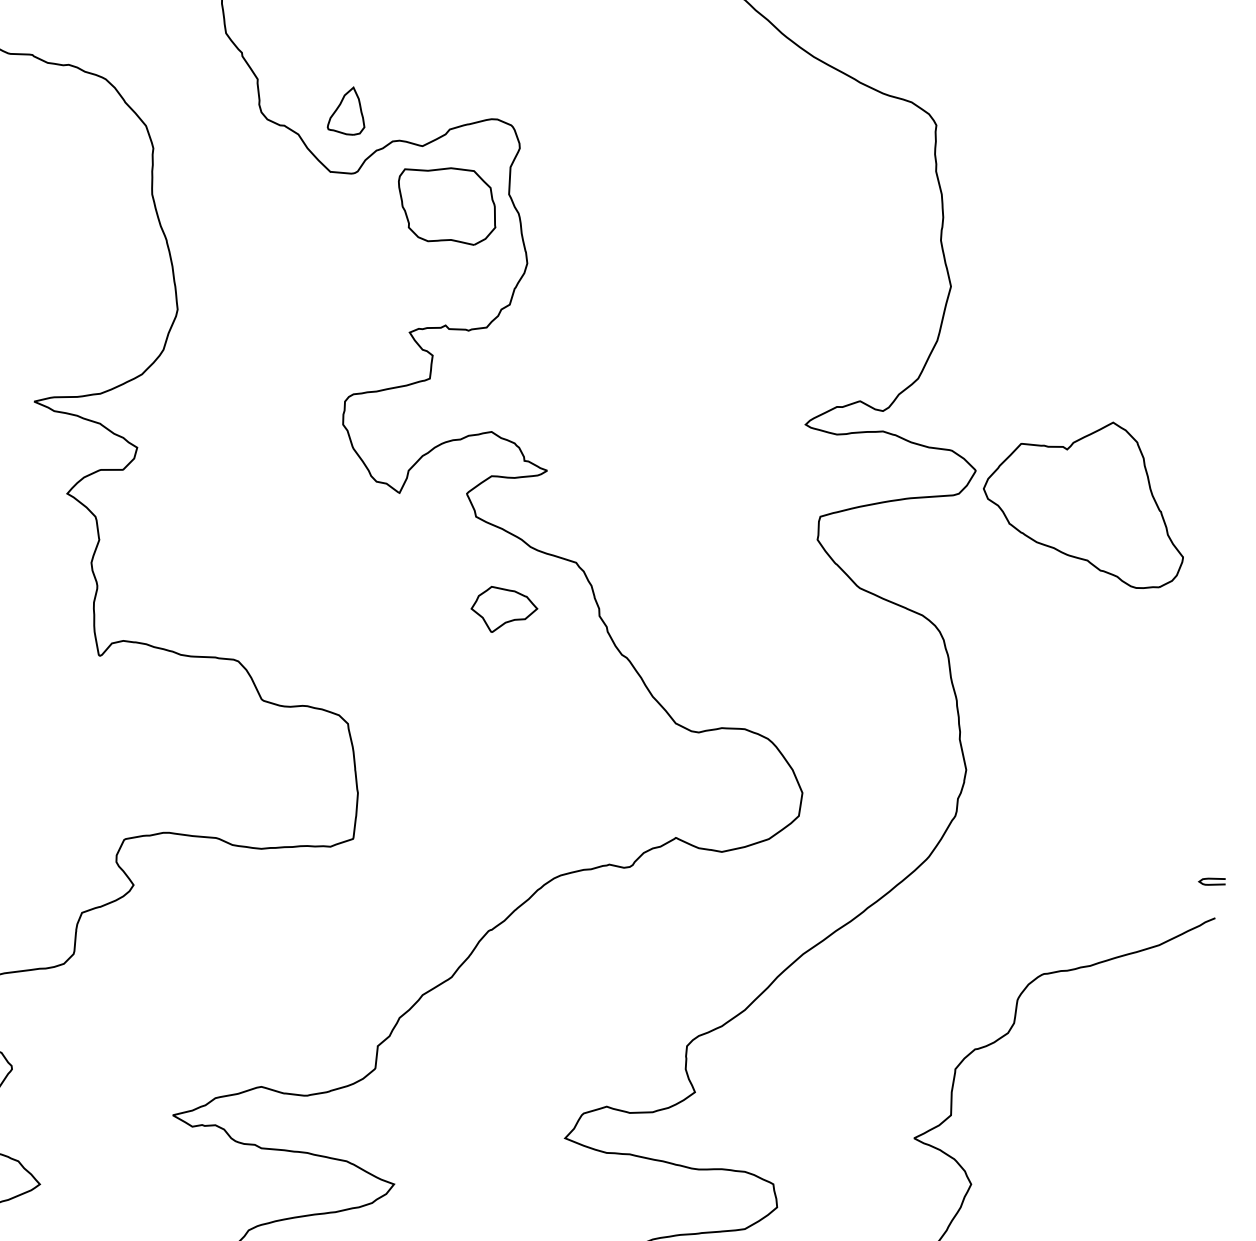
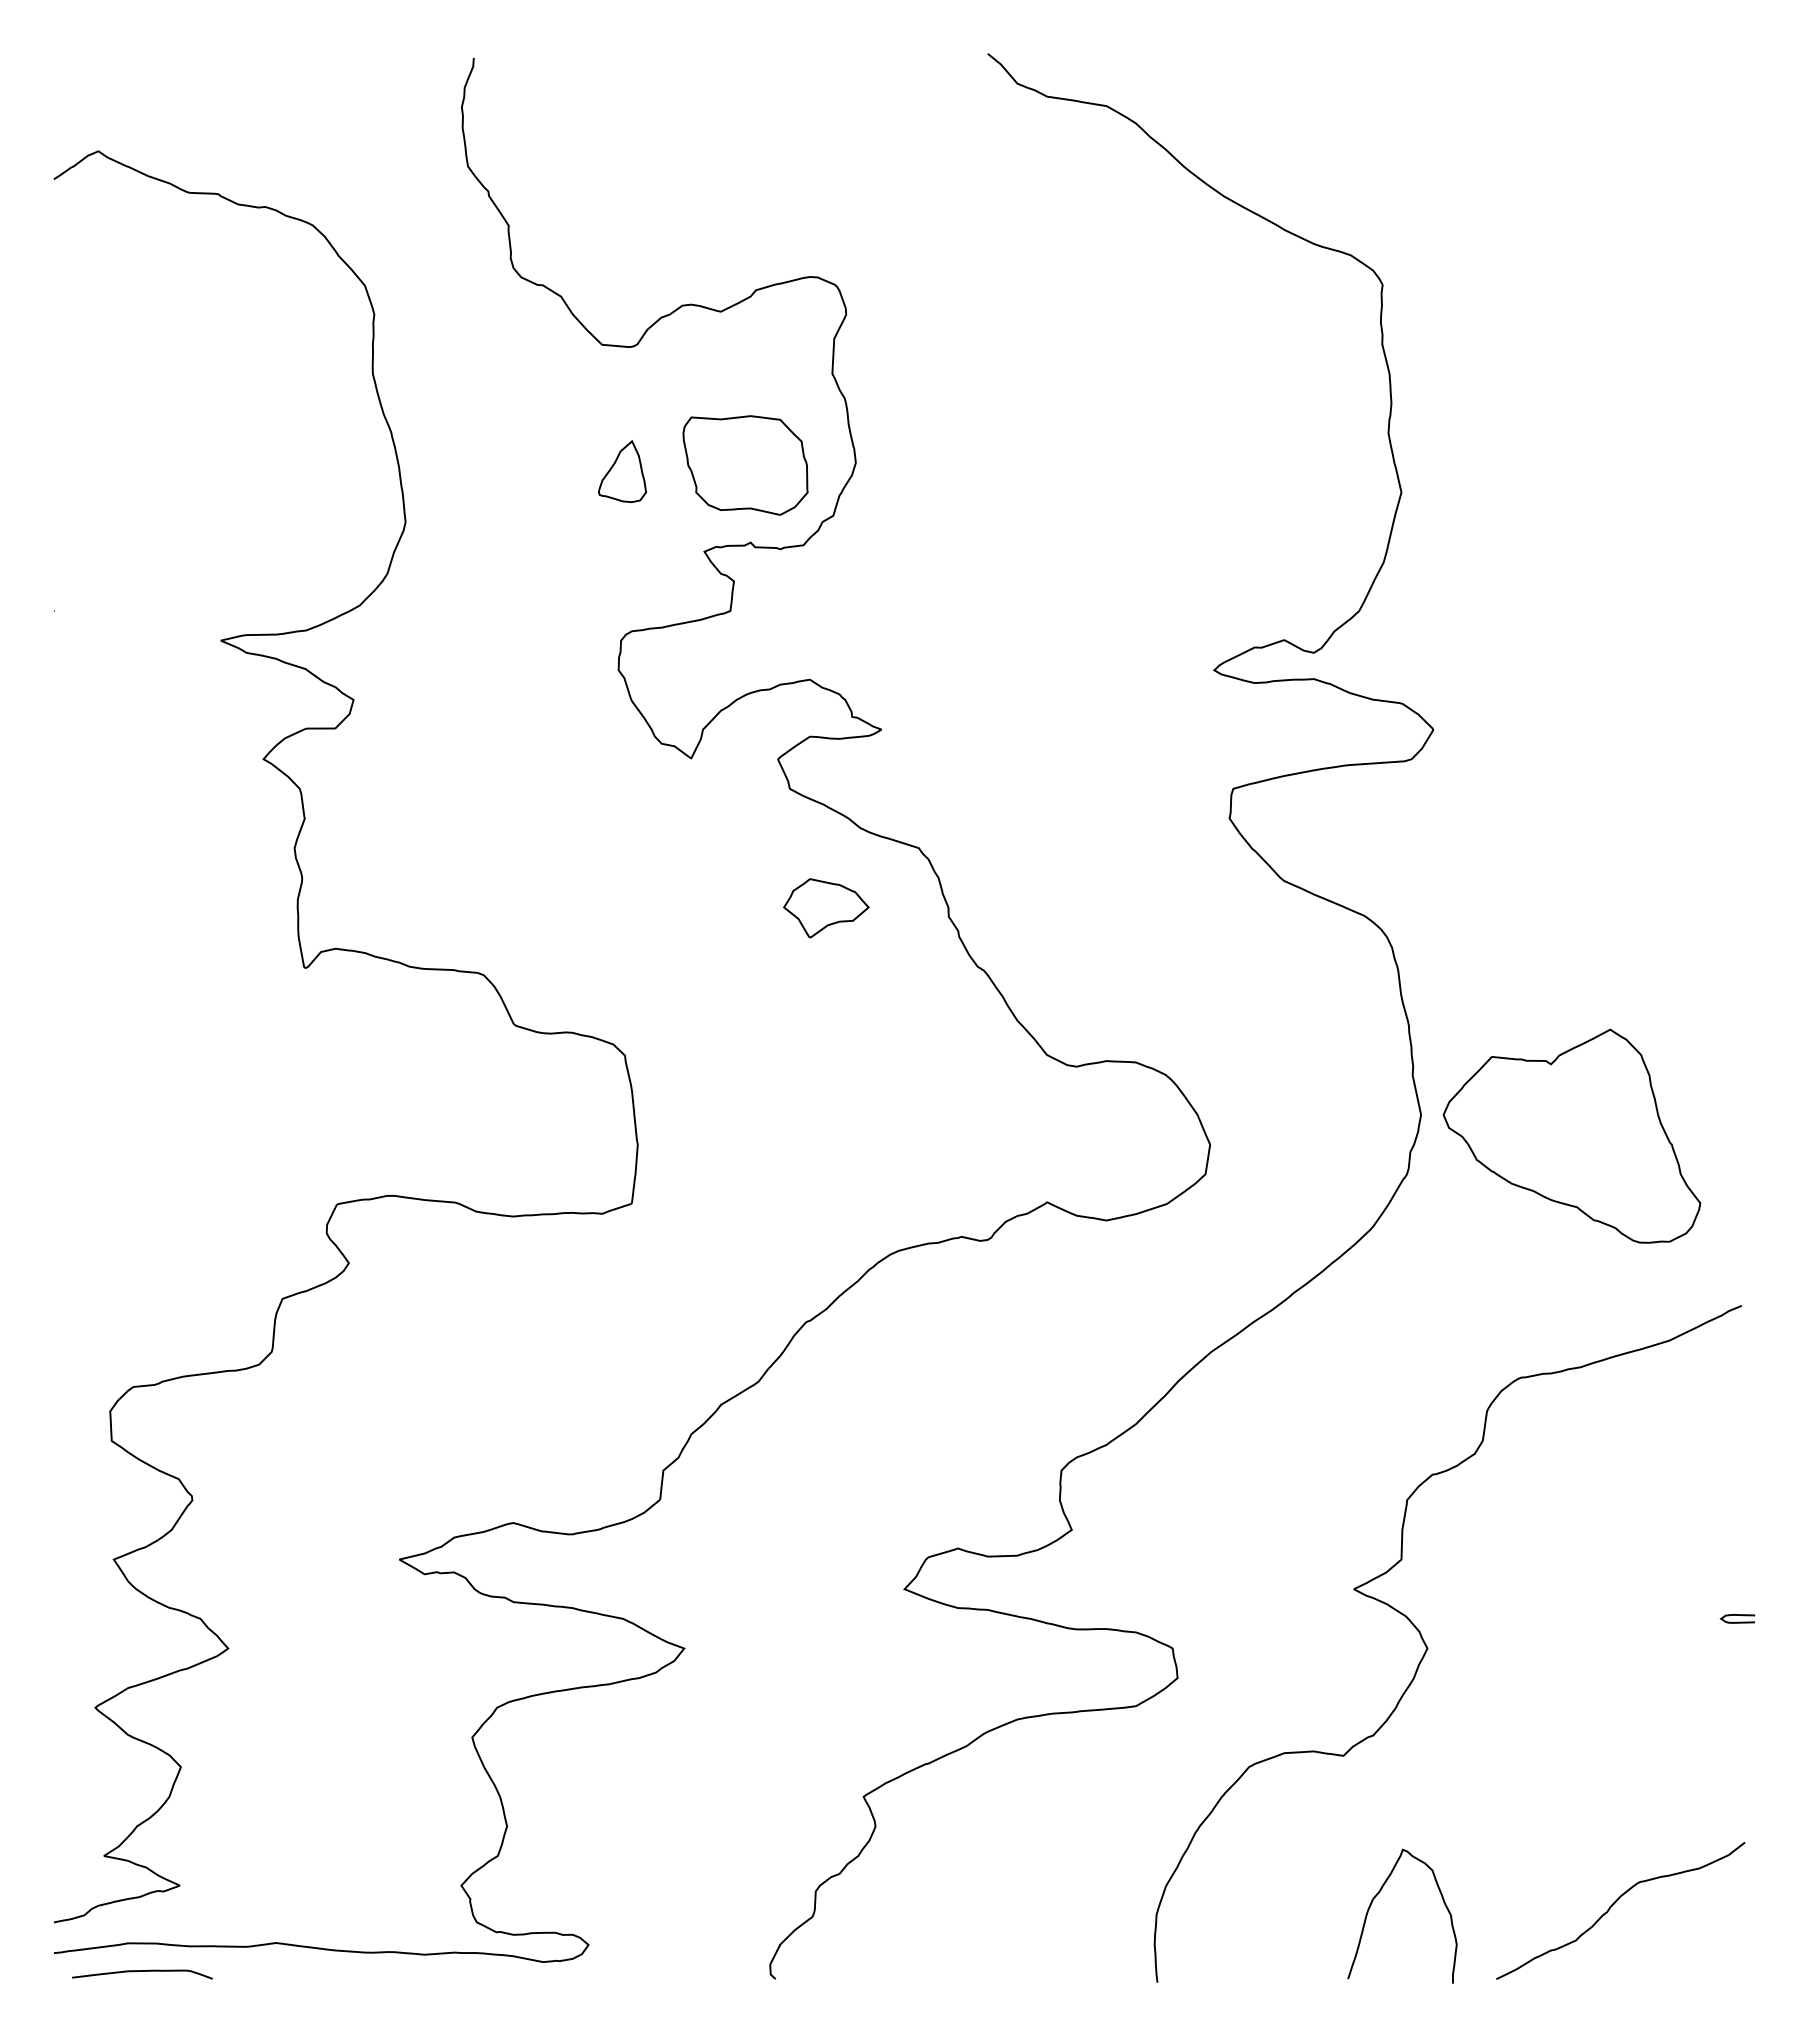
part: (346, 111) -> (622, 471), moved
part: (447, 206) -> (745, 465), moved
part: (1083, 504) -> (1571, 1135), moved
curve: (1212, 879) -> (1737, 1615), moved

